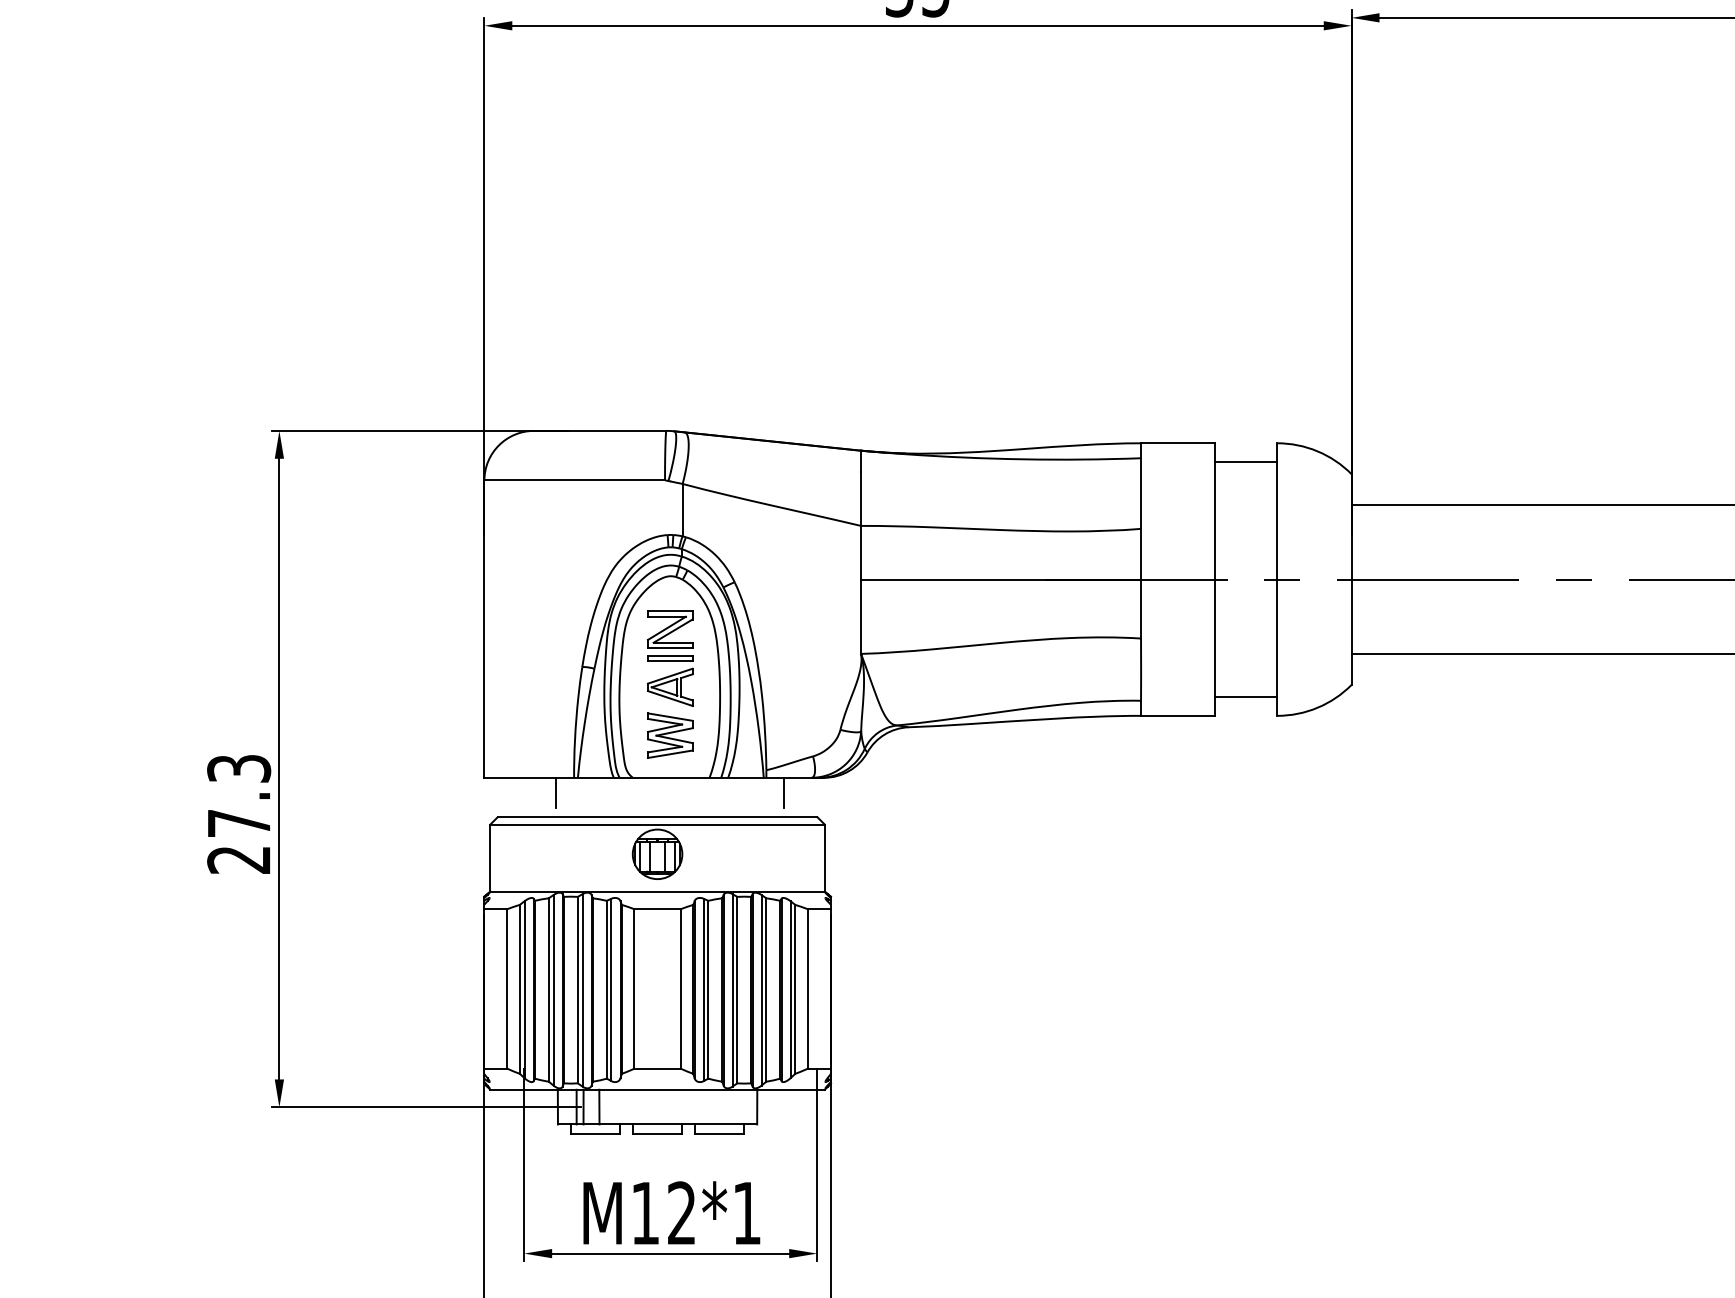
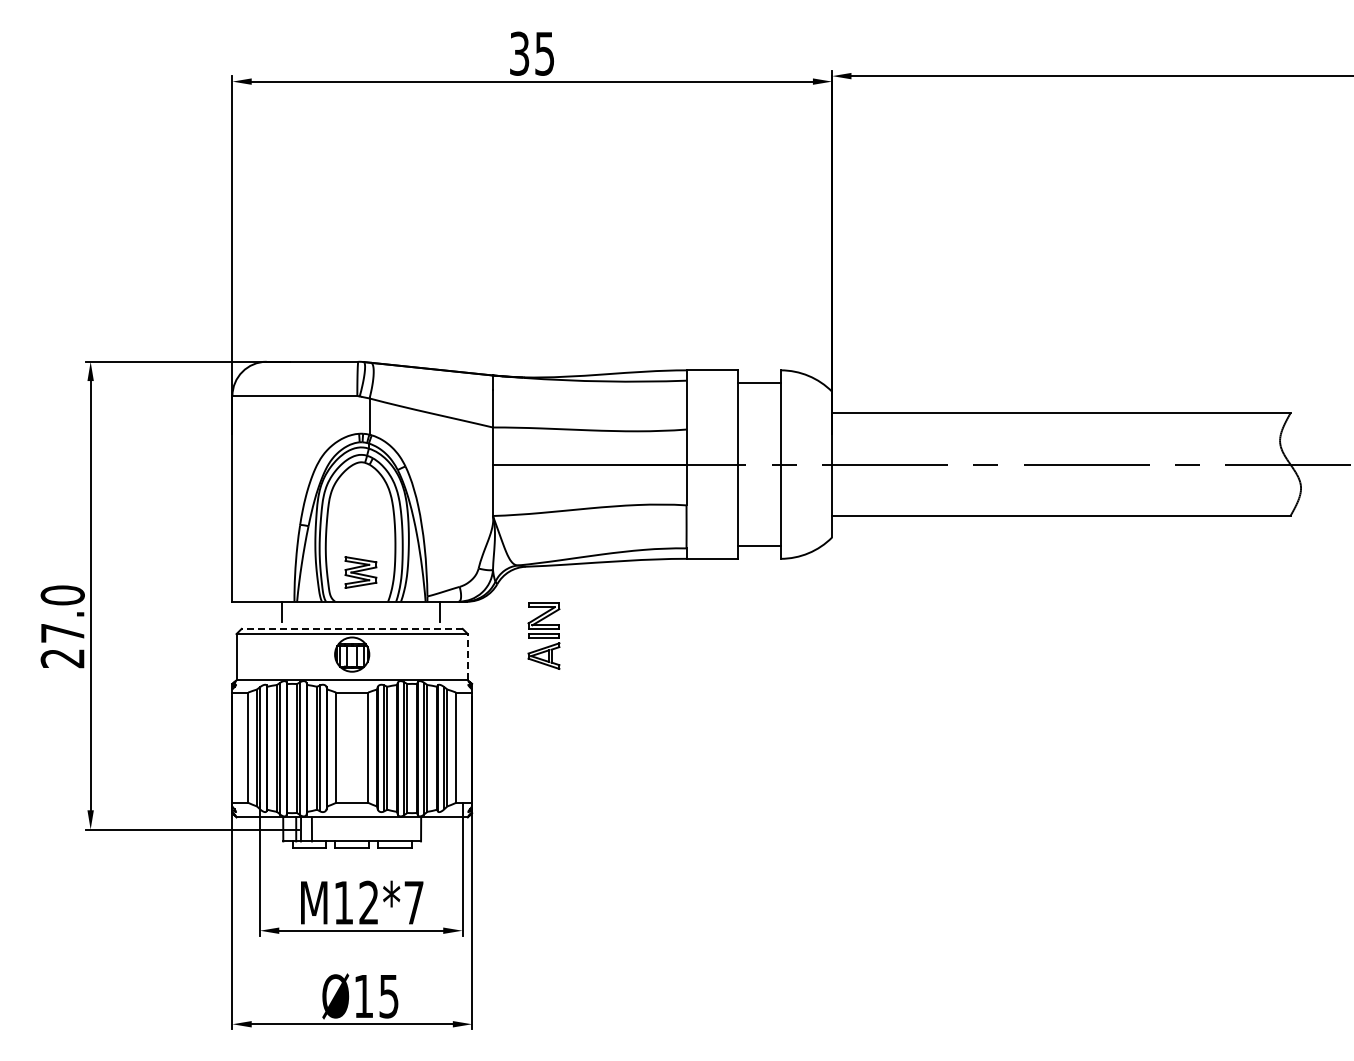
part: (669, 657) -> (543, 635), moved
text: (238, 768) -> (62, 595), 27.3 -> 27.0
line: (658, 816) -> (352, 628), solid -> dashed
line: (824, 857) -> (467, 656), solid -> dashed
text: (746, 1212) -> (413, 902), M12*1 -> M12*7

